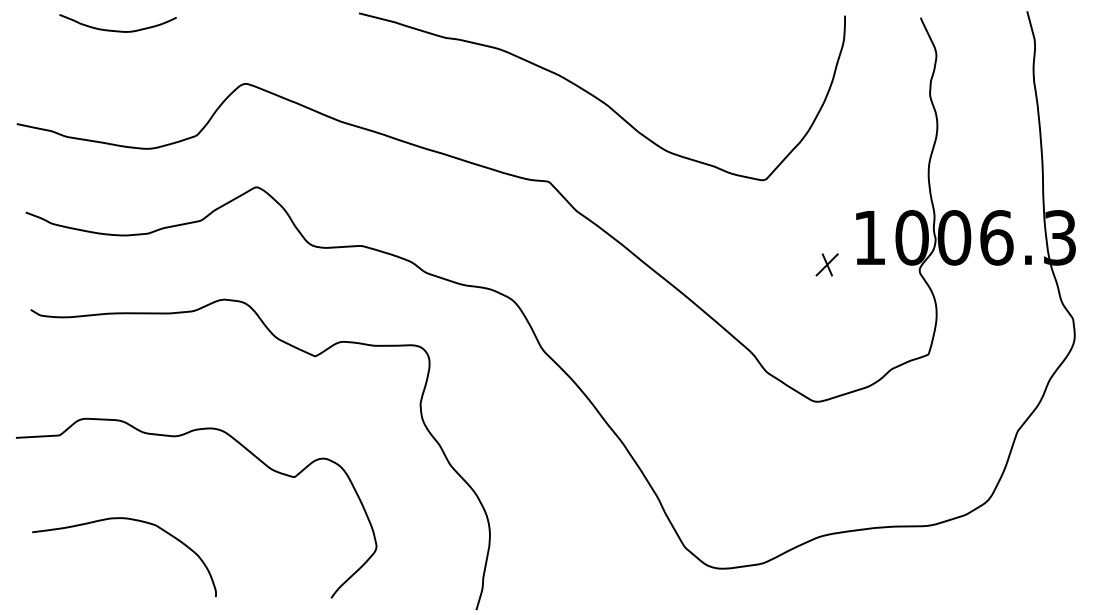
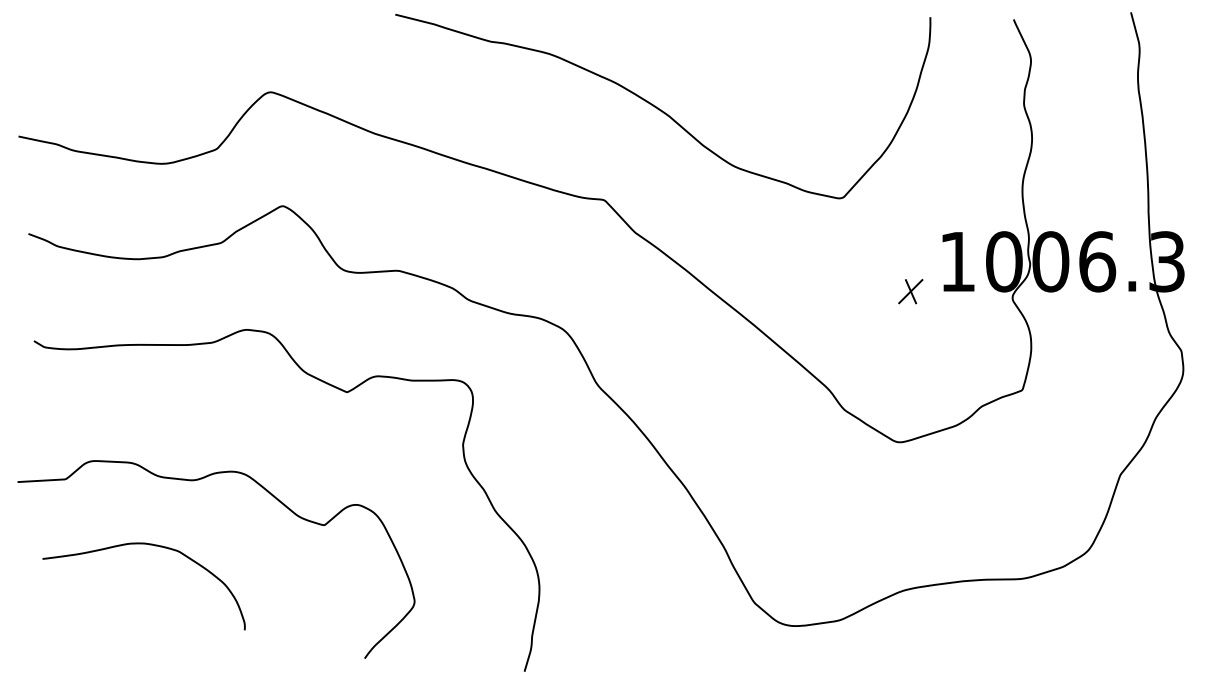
curve: (117, 30) -> (129, 33), removed
curve: (129, 520) -> (149, 545), moved

